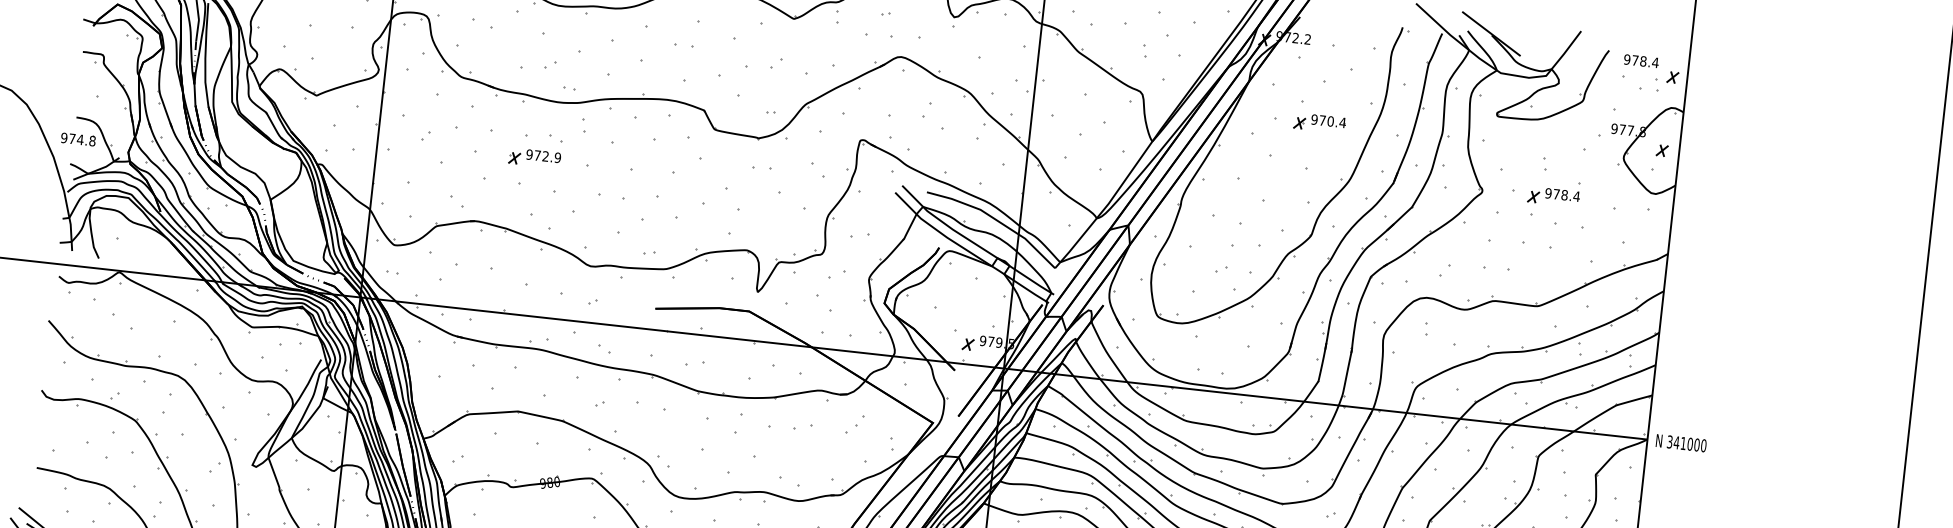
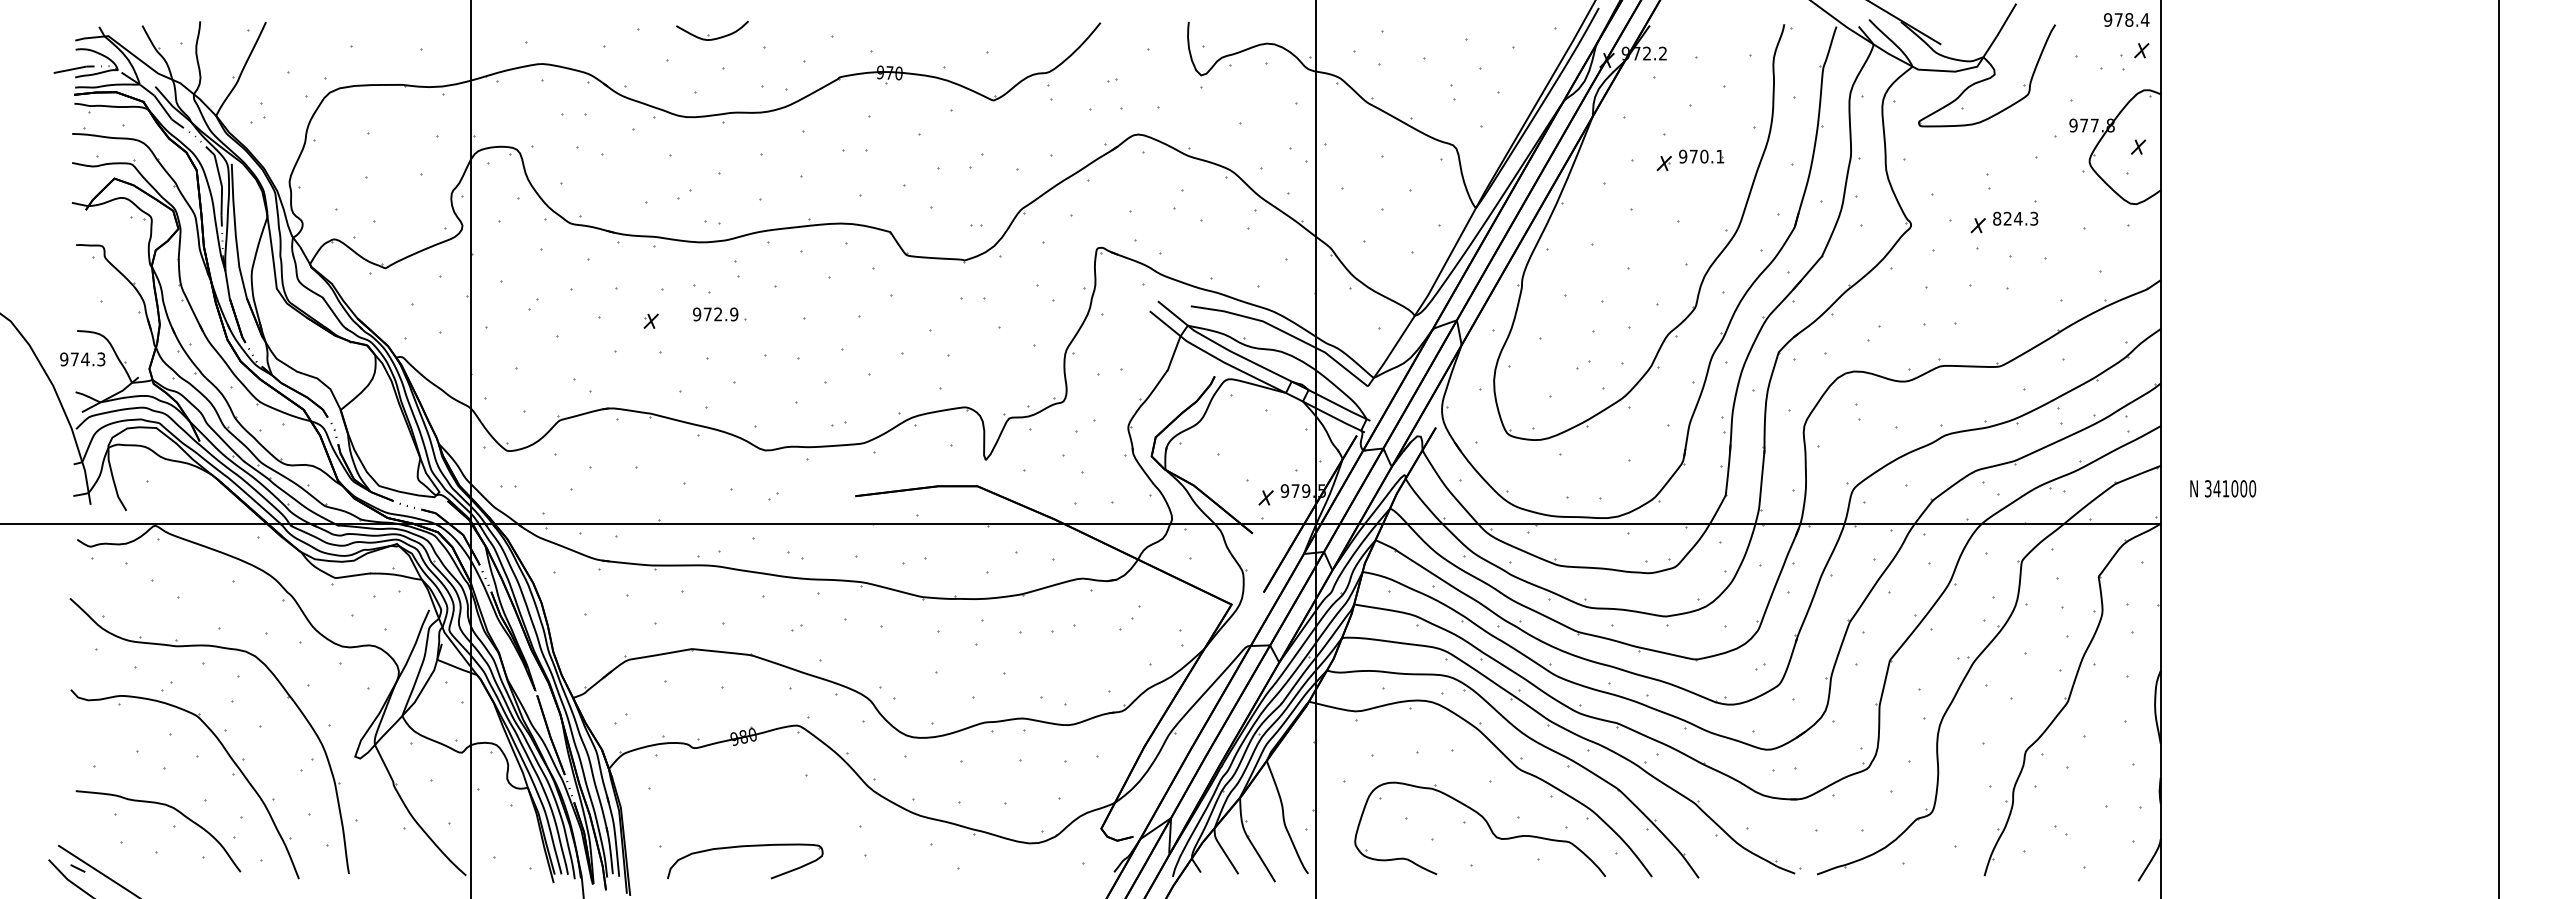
text: (1641, 60) -> (2126, 19), moved
text: (1342, 122) -> (1719, 156), 970.4 -> 970.1
text: (92, 141) -> (101, 359), 974.8 -> 974.3
text: (543, 156) -> (715, 314), moved
text: (1562, 194) -> (2015, 218), 978.4 -> 824.3
text: (1681, 443) -> (2223, 488), moved

